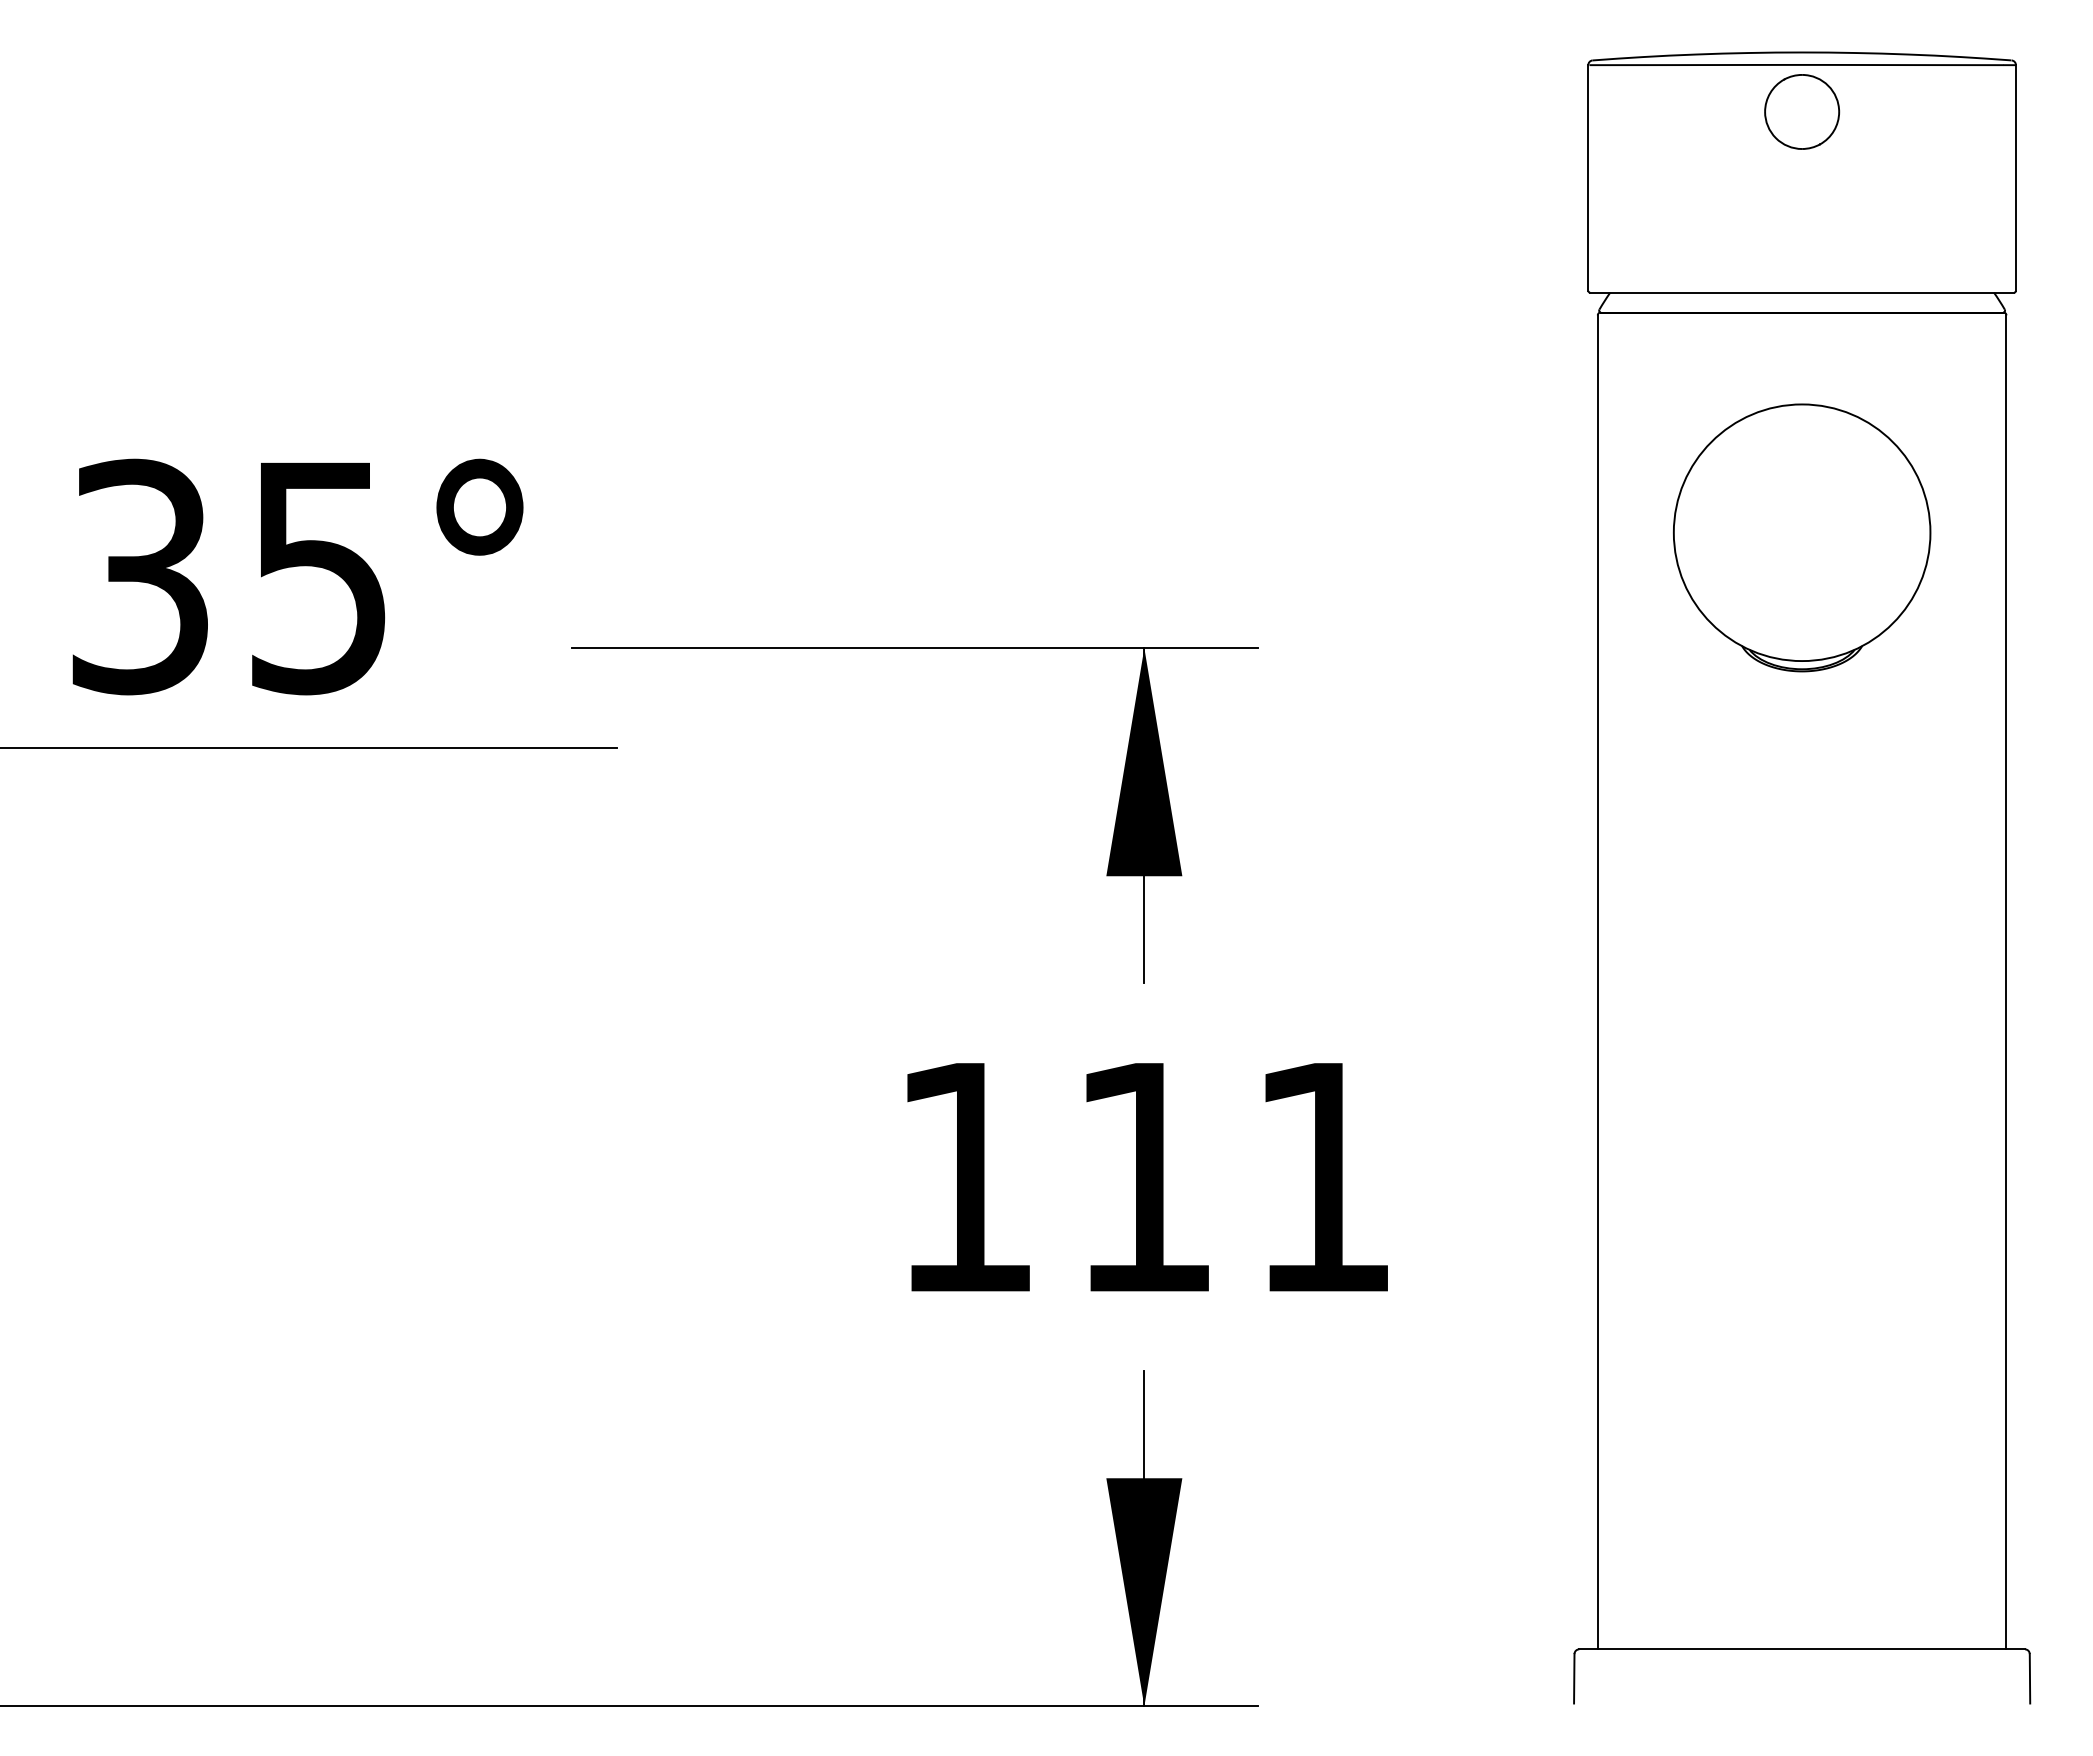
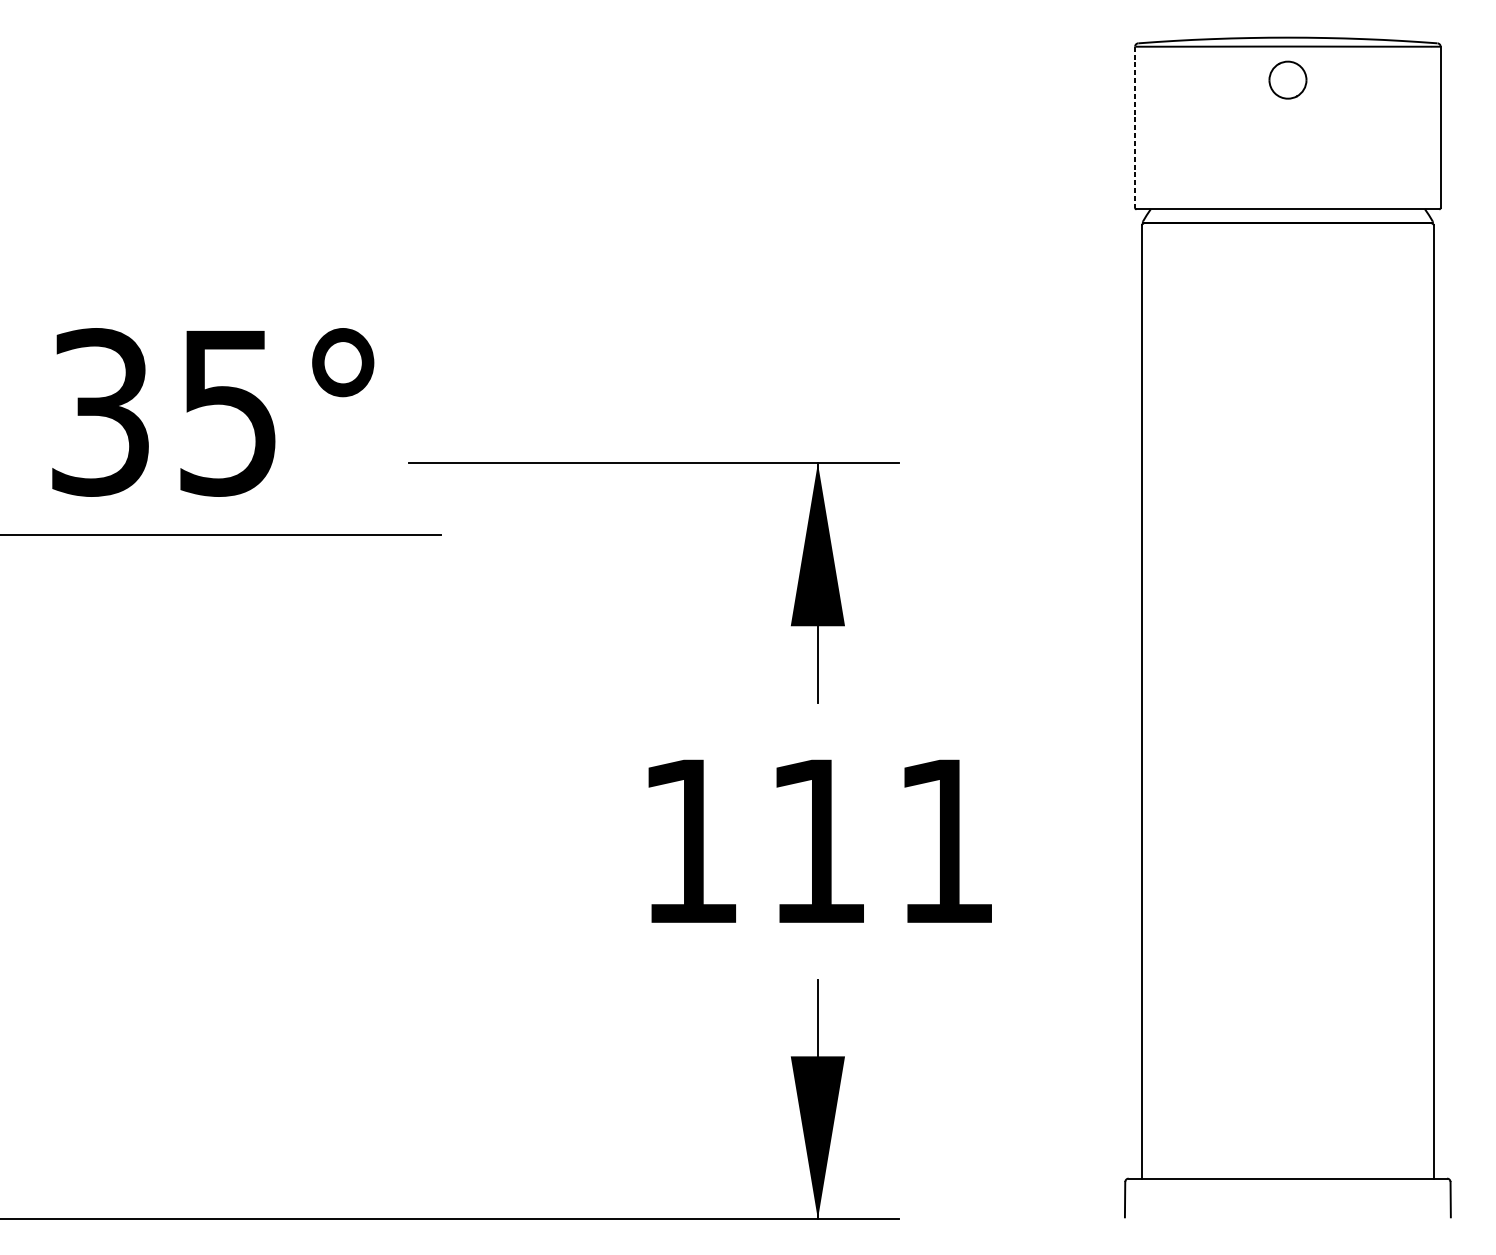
part: (1802, 111) -> (1288, 79), size x0.7
line: (1588, 177) -> (1135, 126), solid -> dashed
part: (1802, 537) -> (1288, 384), removed

